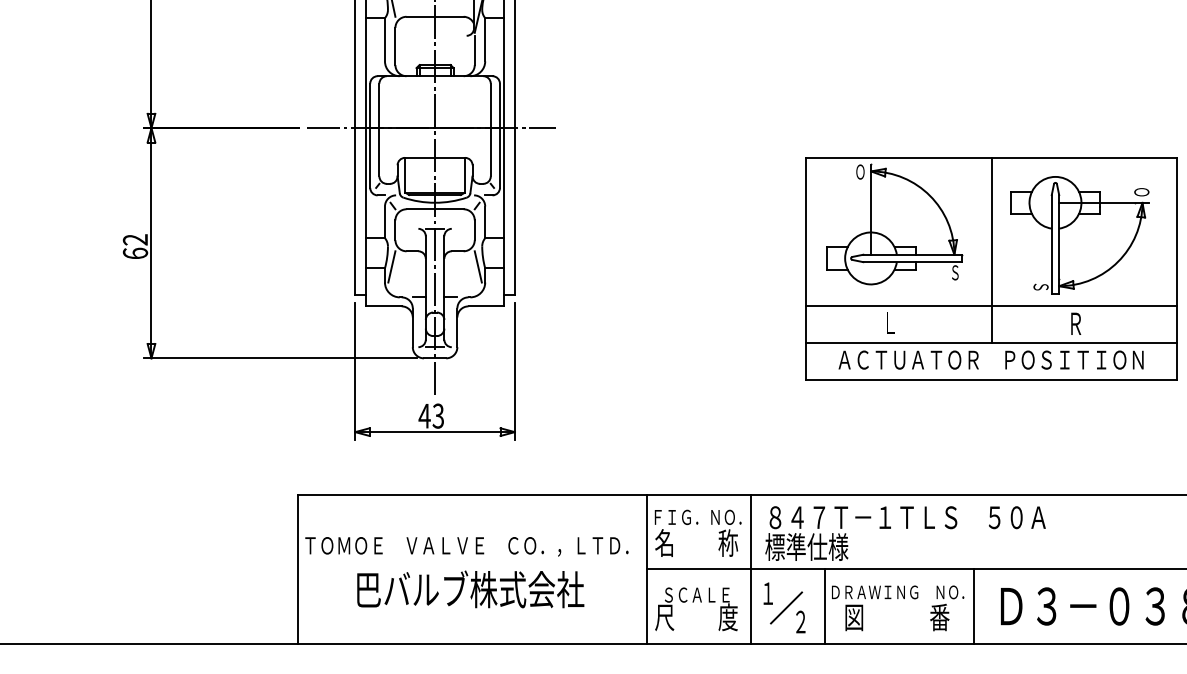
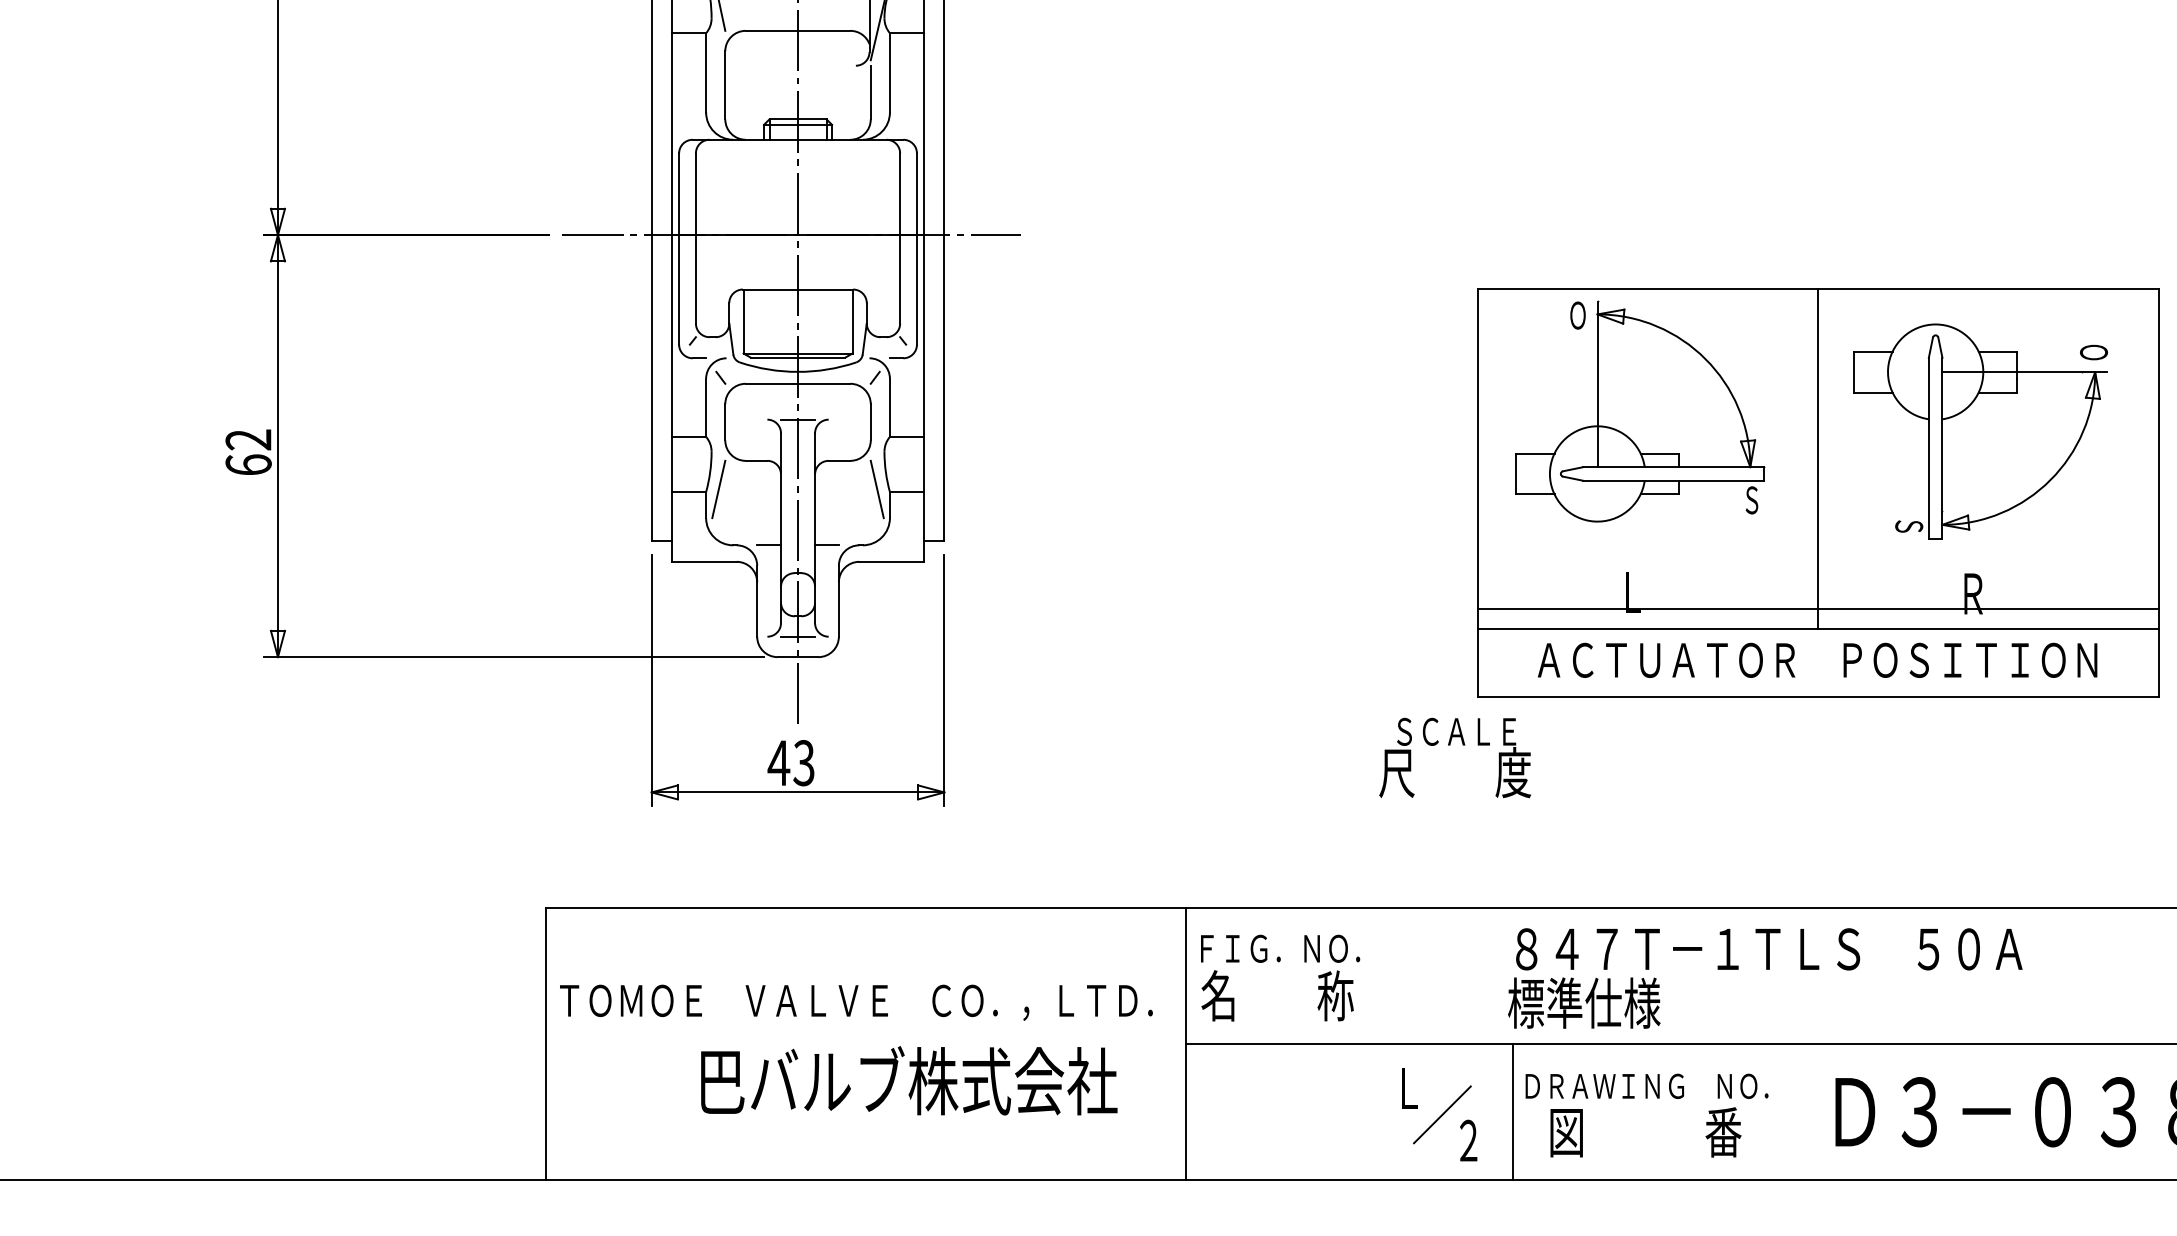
line: (991, 306) -> (1818, 609), moved
text: (905, 533) -> (1765, 978), moved
line: (750, 569) -> (1376, 1044), removed
text: (470, 589) -> (908, 1081), moved
text: (767, 593) -> (1407, 1088), １ -> Ｌ
line: (973, 606) -> (1785, 1112), removed
text: (696, 609) -> (1455, 758), moved

